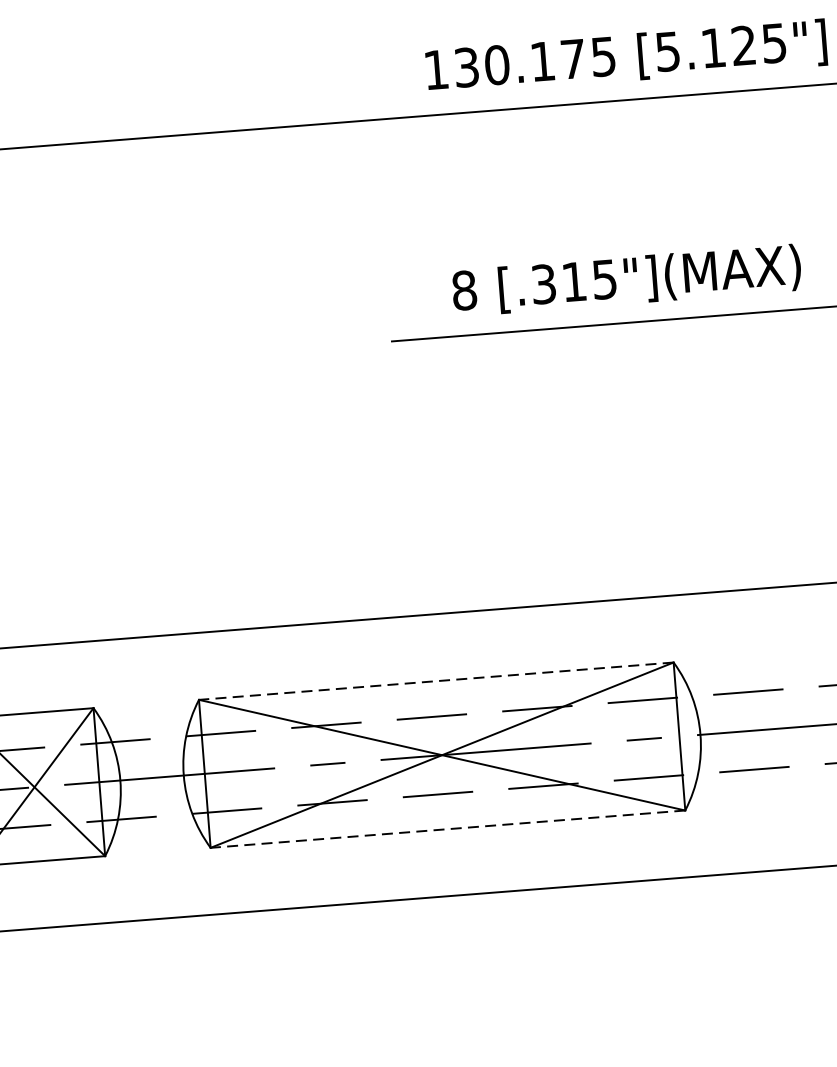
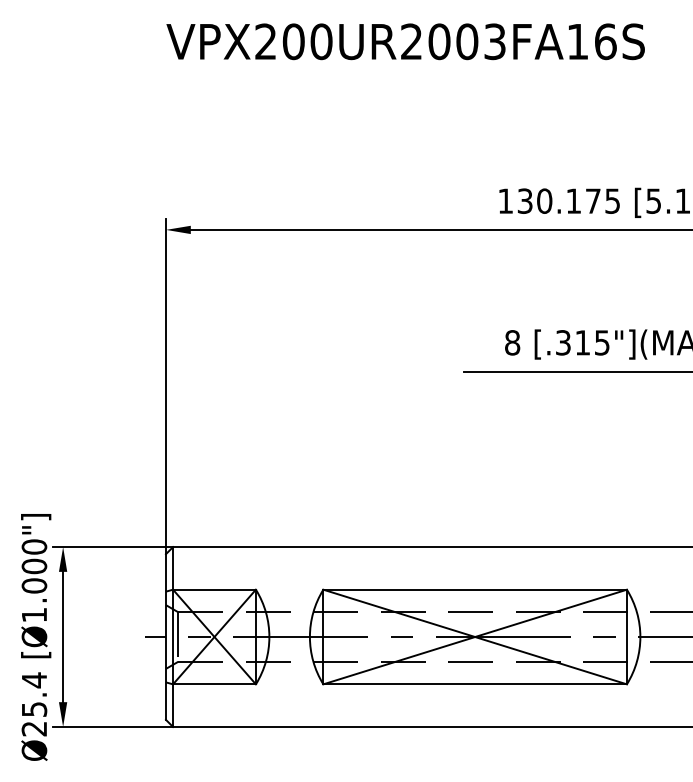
line: (436, 680) -> (475, 589), dashed -> solid
line: (448, 829) -> (475, 684), dashed -> solid

